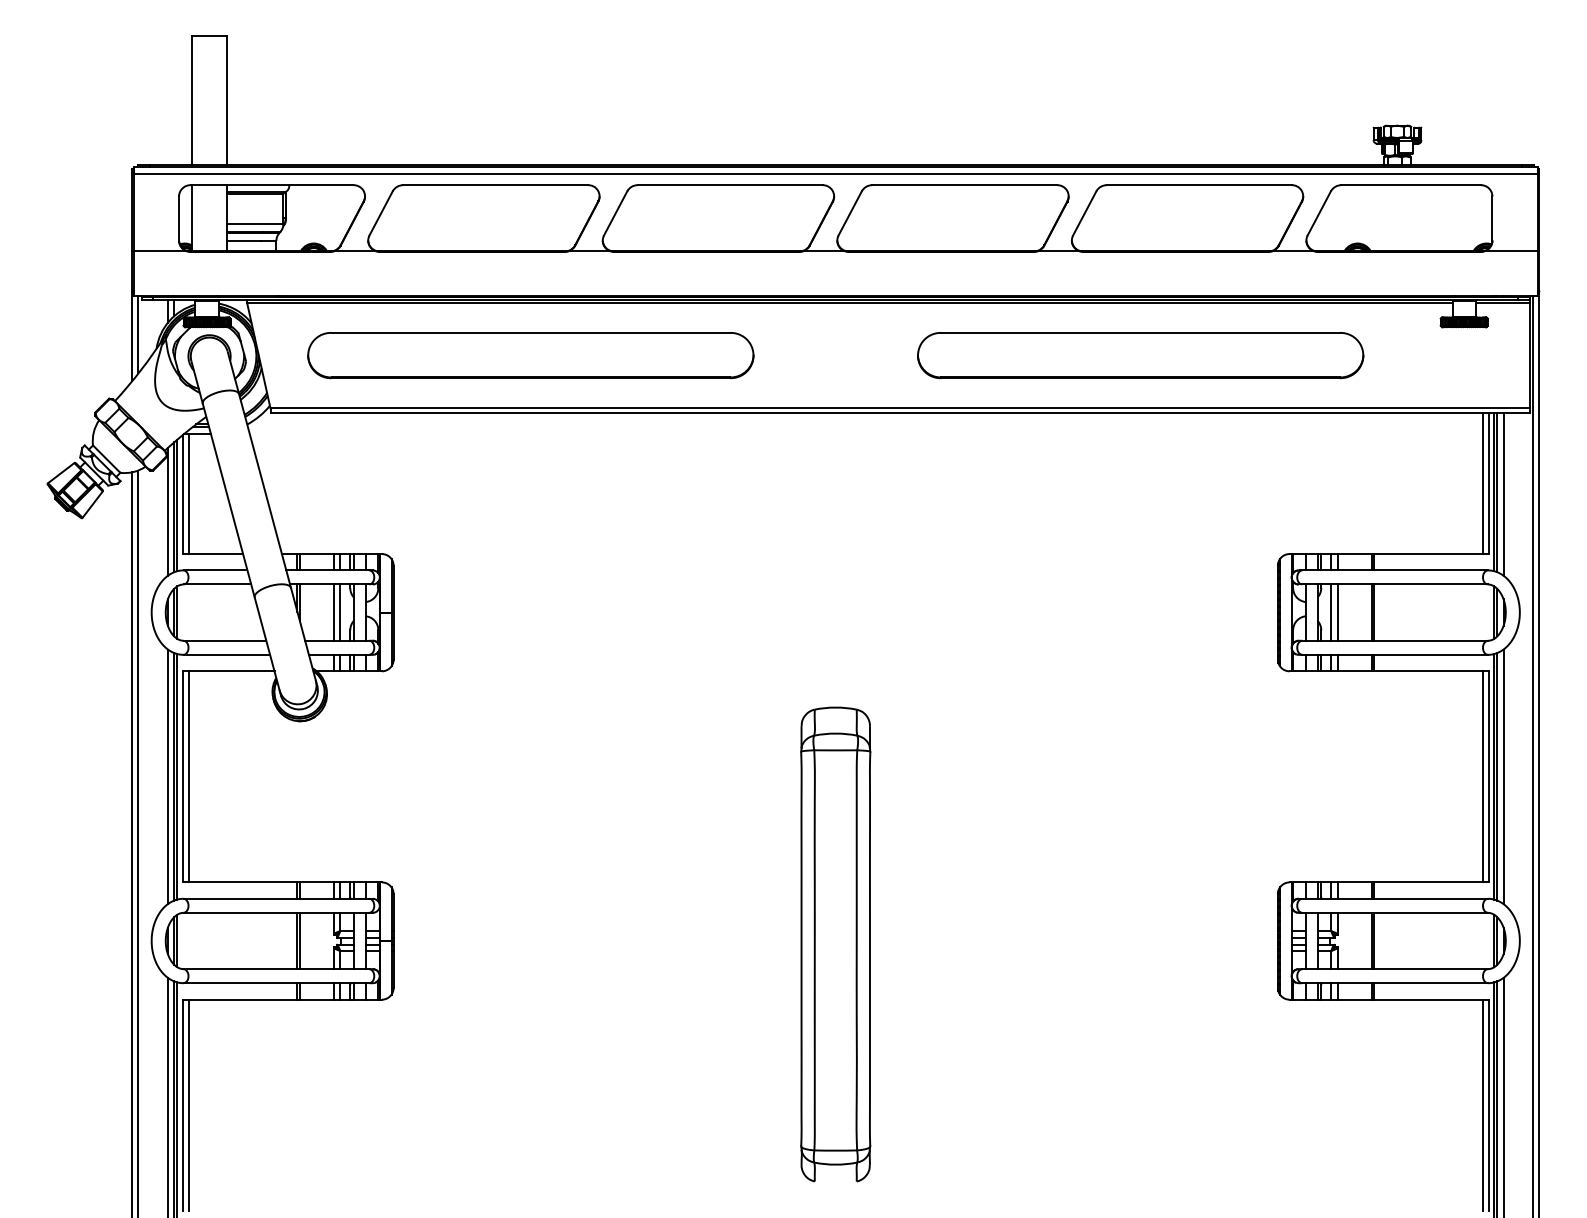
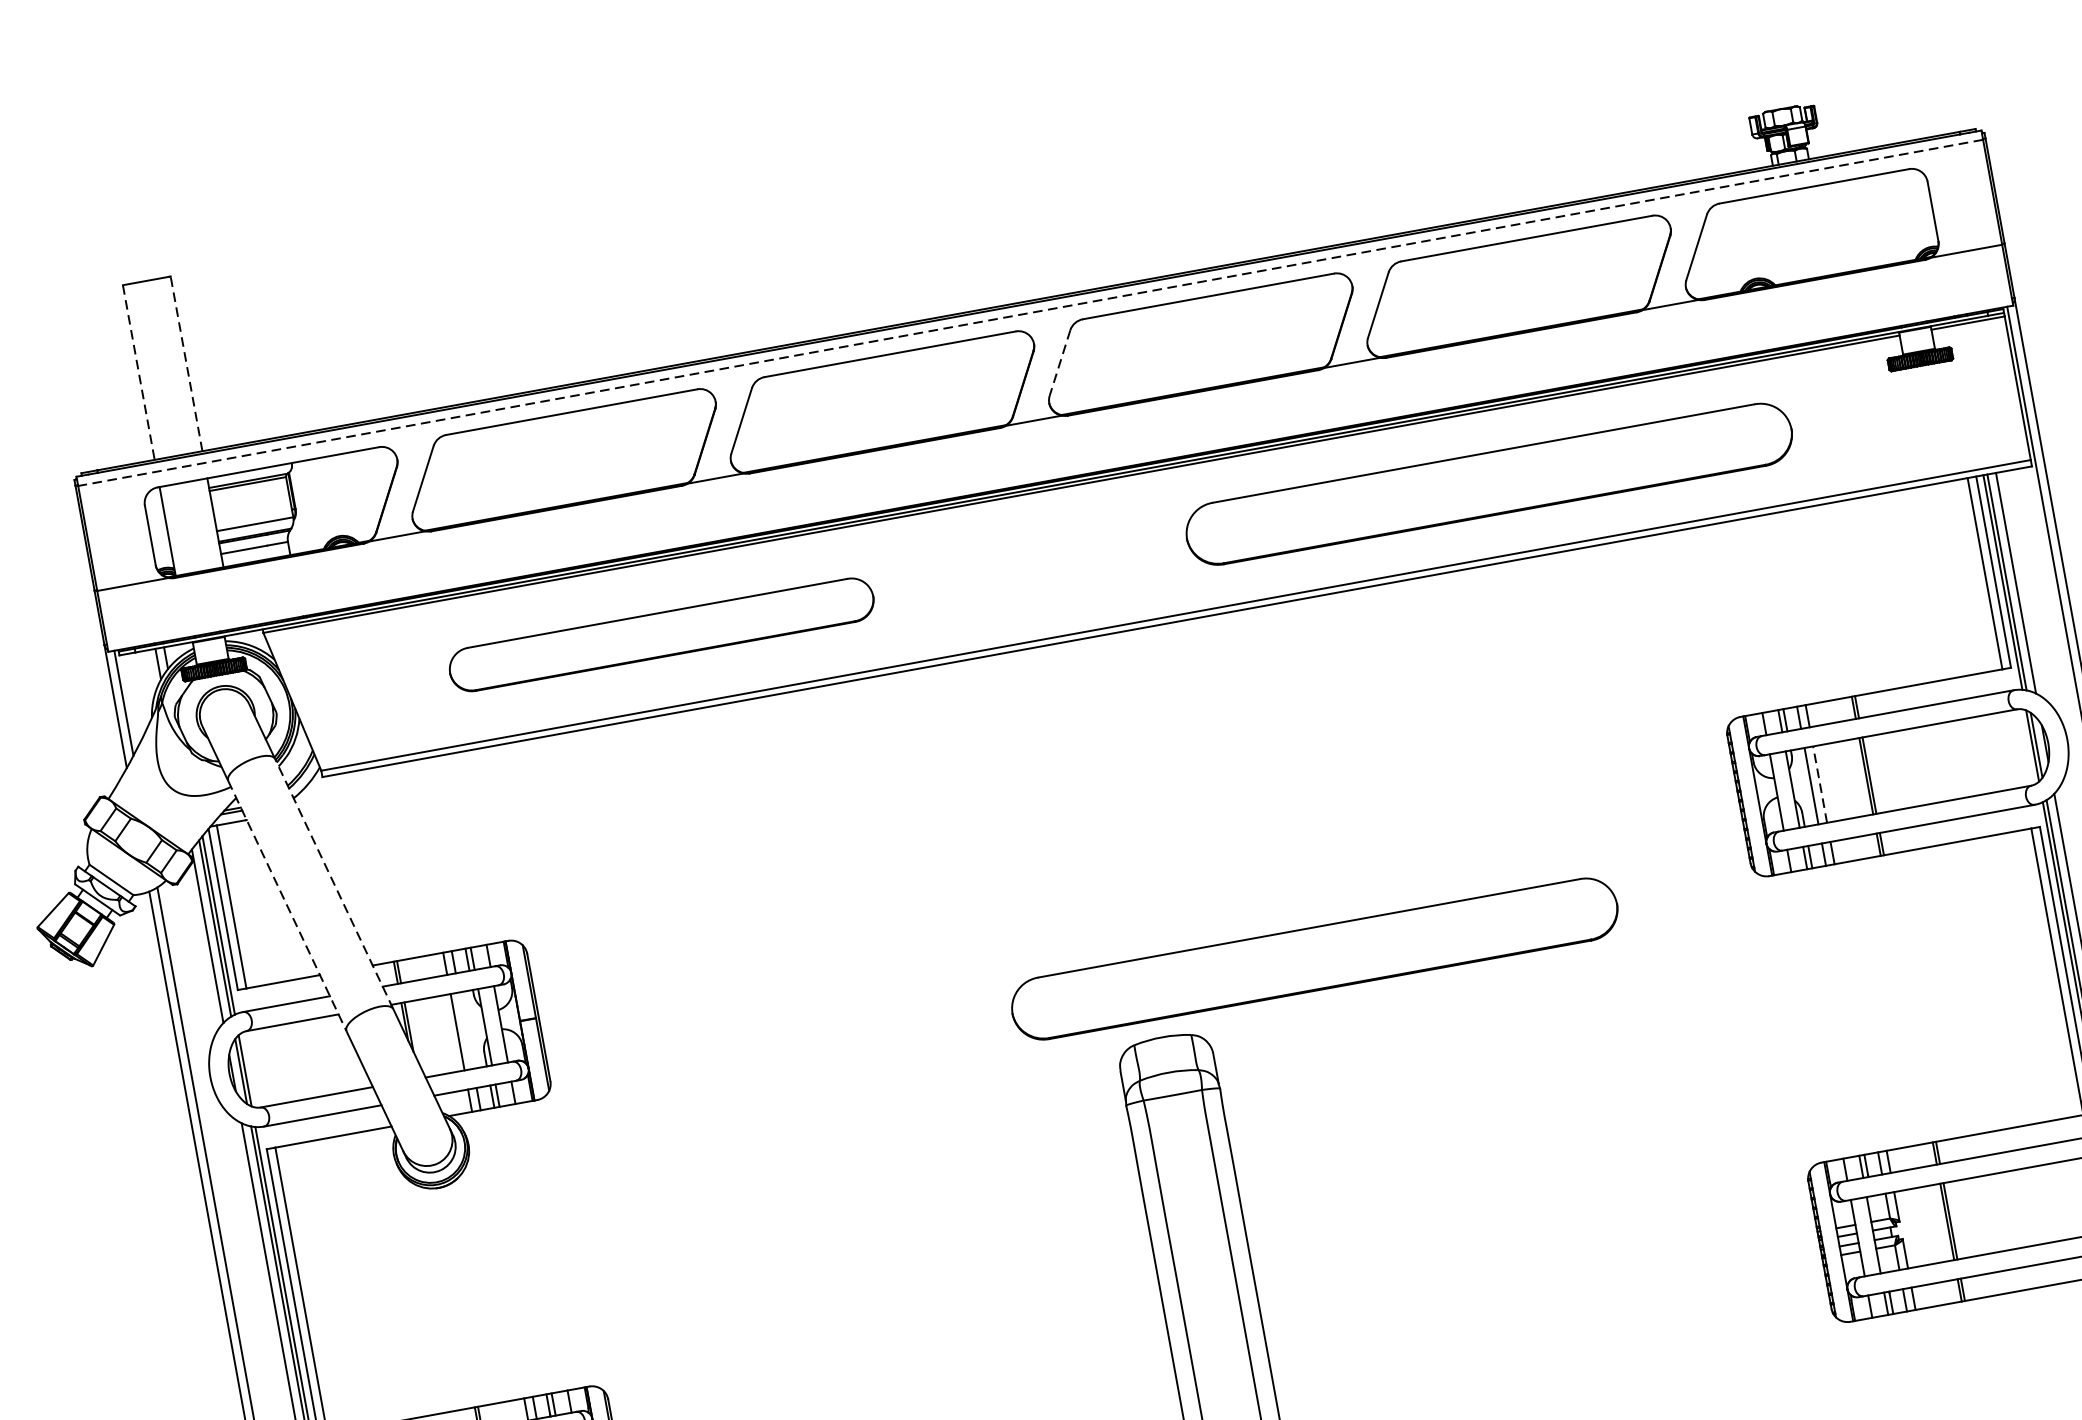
line: (227, 100) -> (186, 363), solid -> dashed
line: (191, 101) -> (138, 373), solid -> dashed
line: (835, 173) -> (1030, 312), solid -> dashed
line: (850, 213) -> (1060, 363), solid -> dashed
part: (530, 355) -> (661, 634), size x0.7
line: (264, 490) -> (333, 883), solid -> dashed
line: (228, 501) -> (287, 907), solid -> dashed
line: (340, 612) -> (466, 1030), removed
line: (1337, 612) -> (1819, 784), solid -> dashed
part: (954, 671) -> (1314, 959), added

